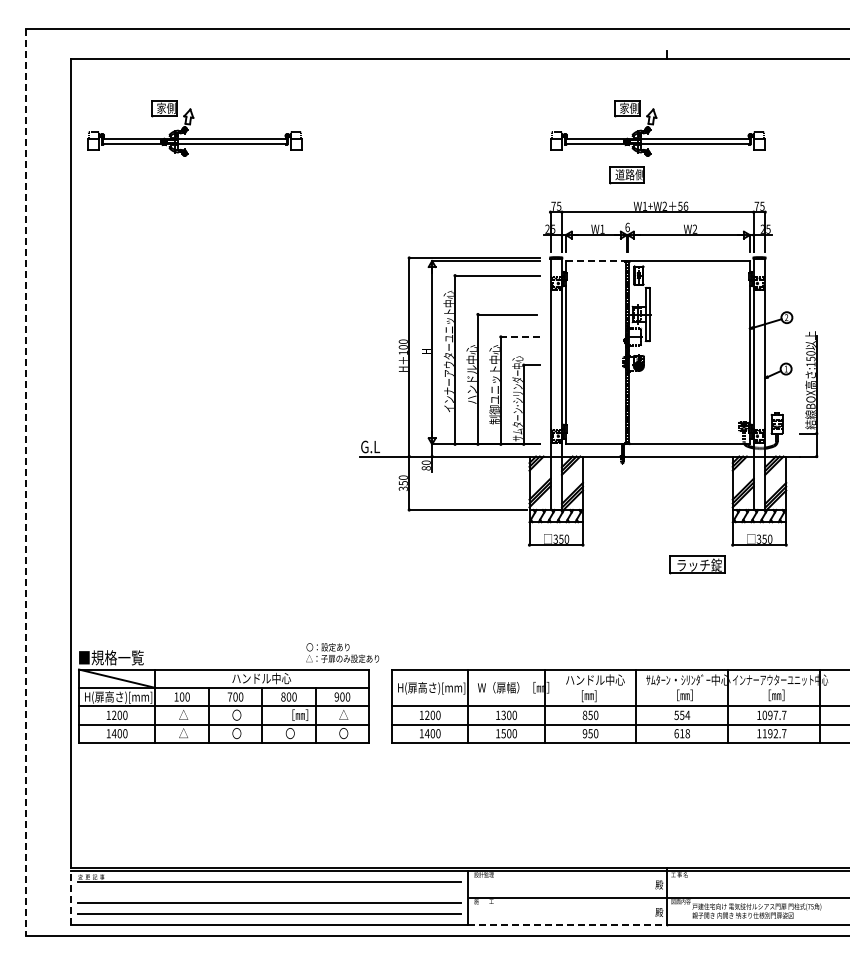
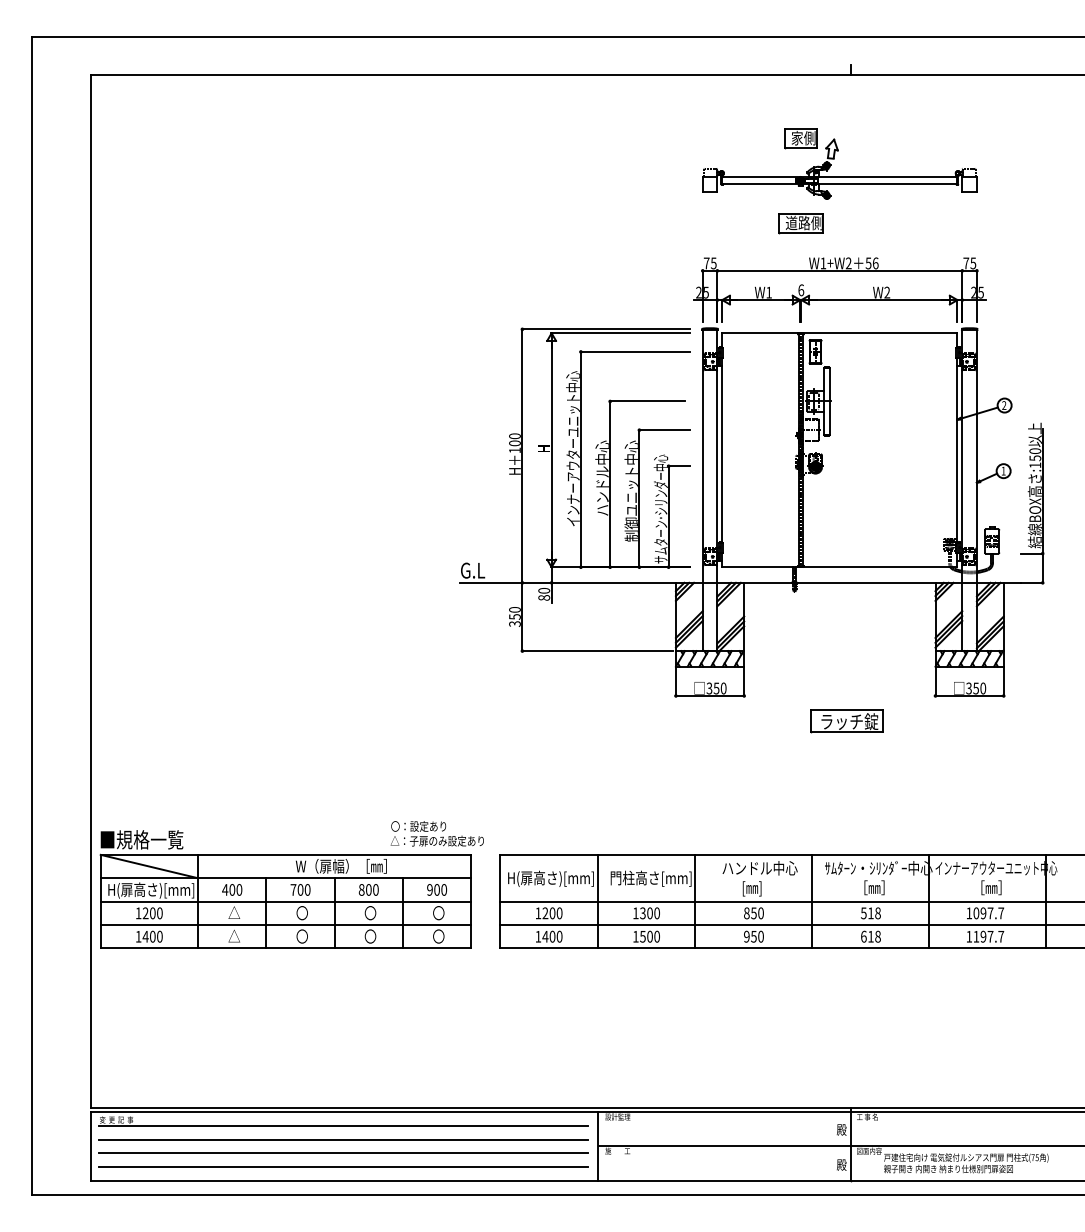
part: (194, 128) -> (248, 163), removed
line: (596, 261) -> (761, 333), dashed -> solid
line: (520, 336) -> (664, 429), dashed -> solid
line: (25, 482) -> (32, 616), dashed -> solid
part: (697, 564) -> (847, 720), moved
text: (267, 678) -> (341, 866), ハンドル中心 -> W（扉幅）［㎜］
text: (513, 687) -> (655, 877), W（扉幅）［㎜］ -> 門柱高さ[mm]
text: (176, 696) -> (225, 889), 100 -> 400
text: (296, 714) -> (378, 912), ［㎜］ -> 〇
text: (343, 714) -> (438, 912), △ -> 〇
text: (685, 714) -> (875, 912), 554 -> 518
text: (775, 733) -> (990, 936), 1192.7 -> 1197.7
line: (268, 892) -> (342, 1139), added
line: (71, 897) -> (91, 1145), dashed -> solid
line: (568, 924) -> (725, 1180), dashed -> solid

